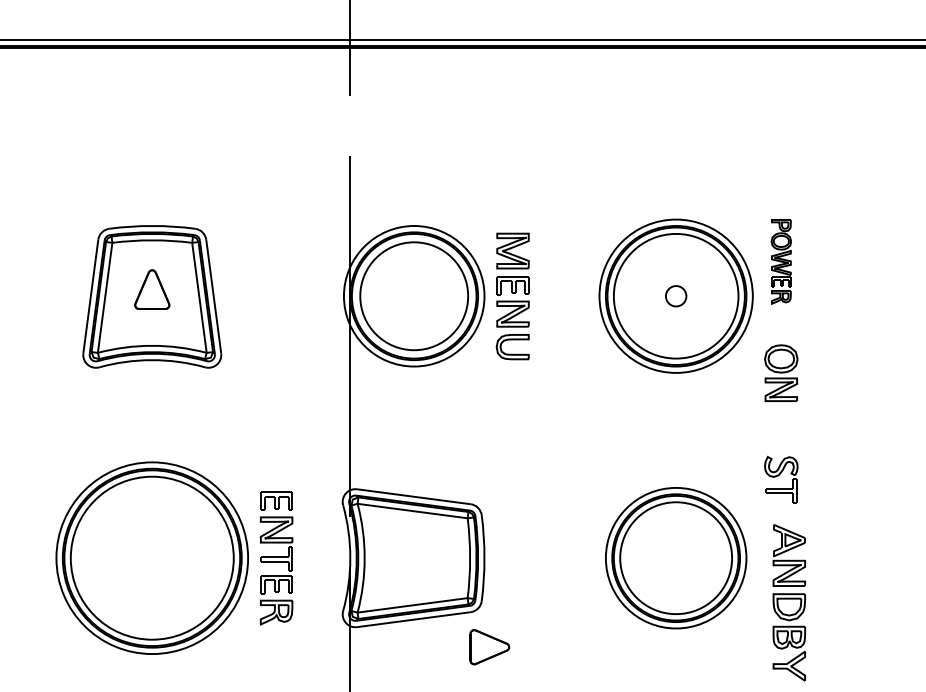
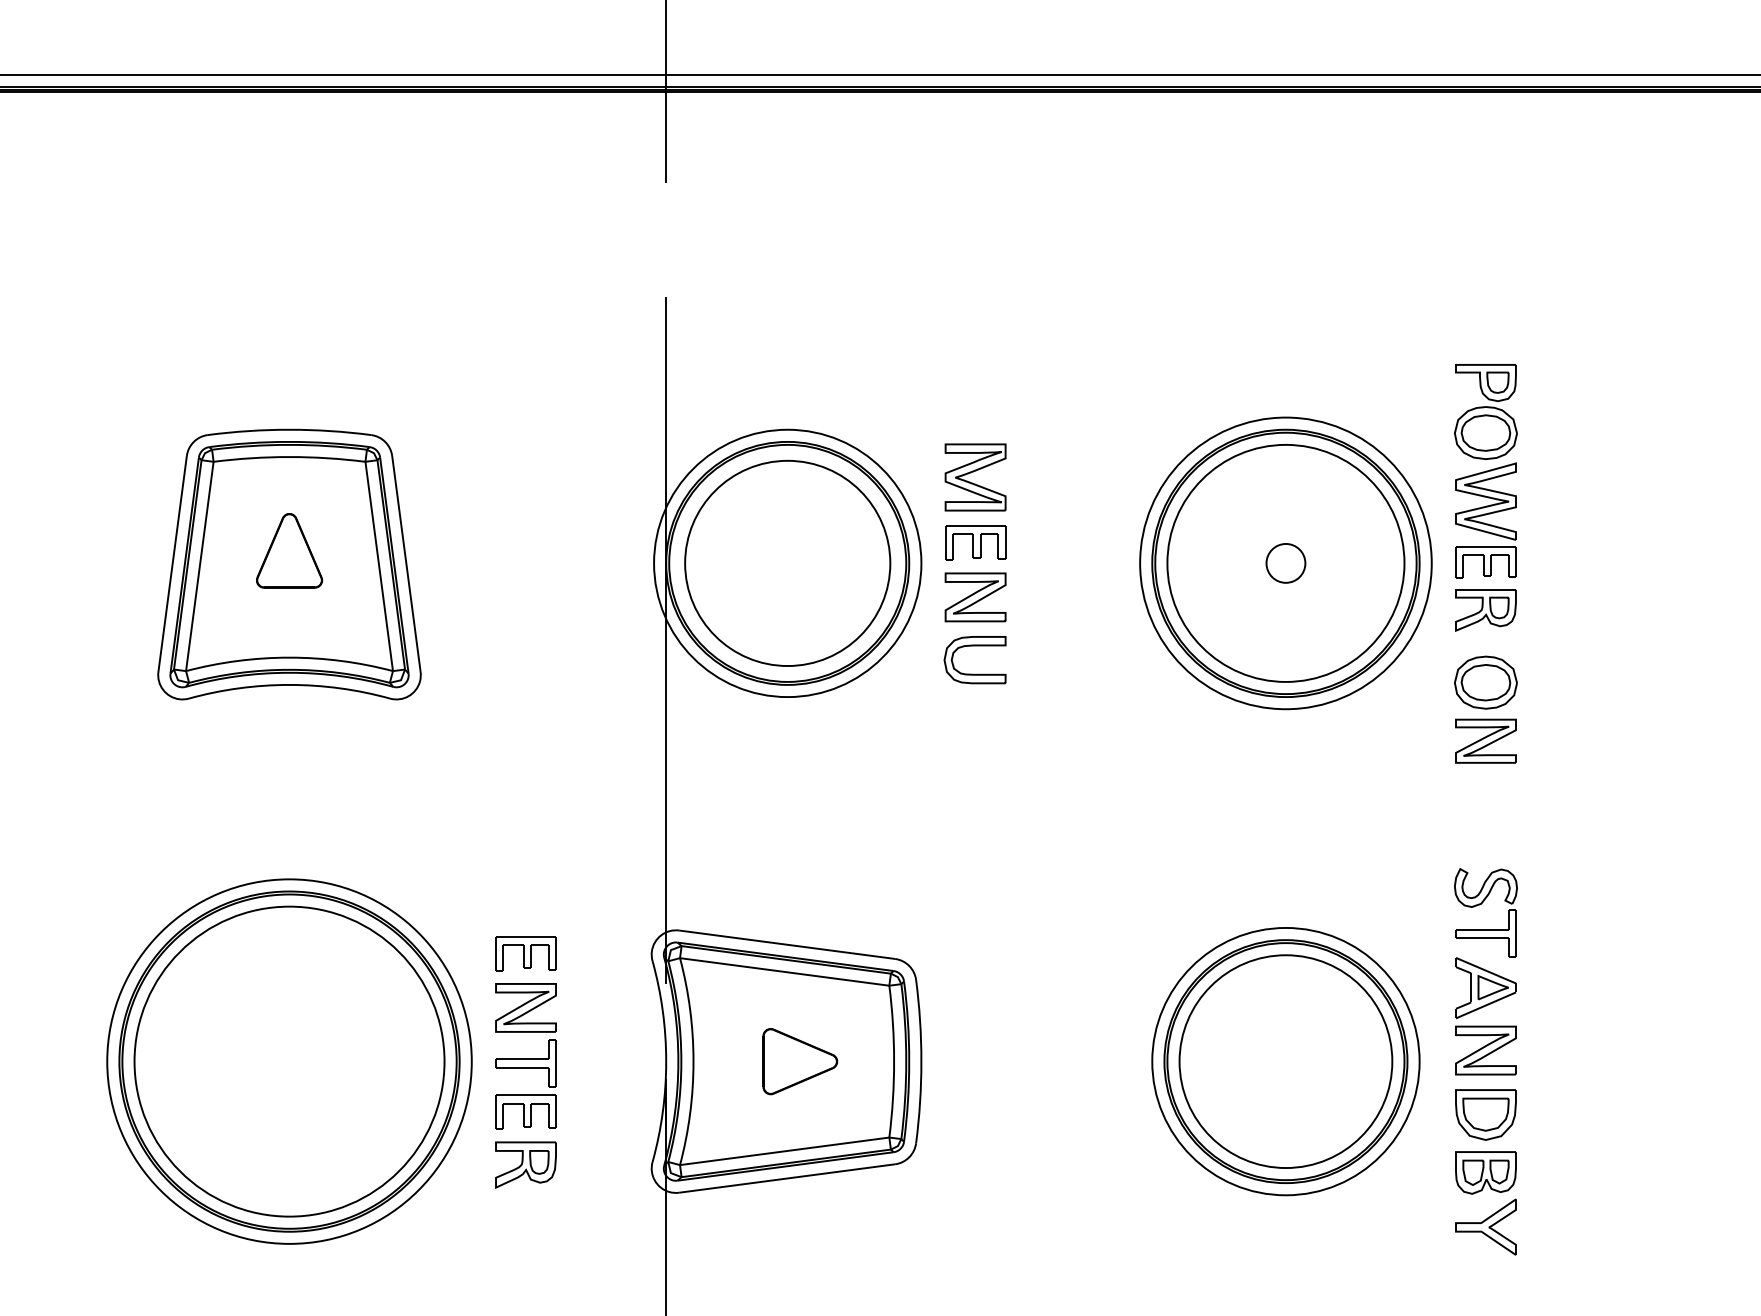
part: (781, 261) -> (1486, 497), size x1.67
part: (788, 602) -> (1484, 1105), moved
part: (489, 647) -> (799, 1062), moved

